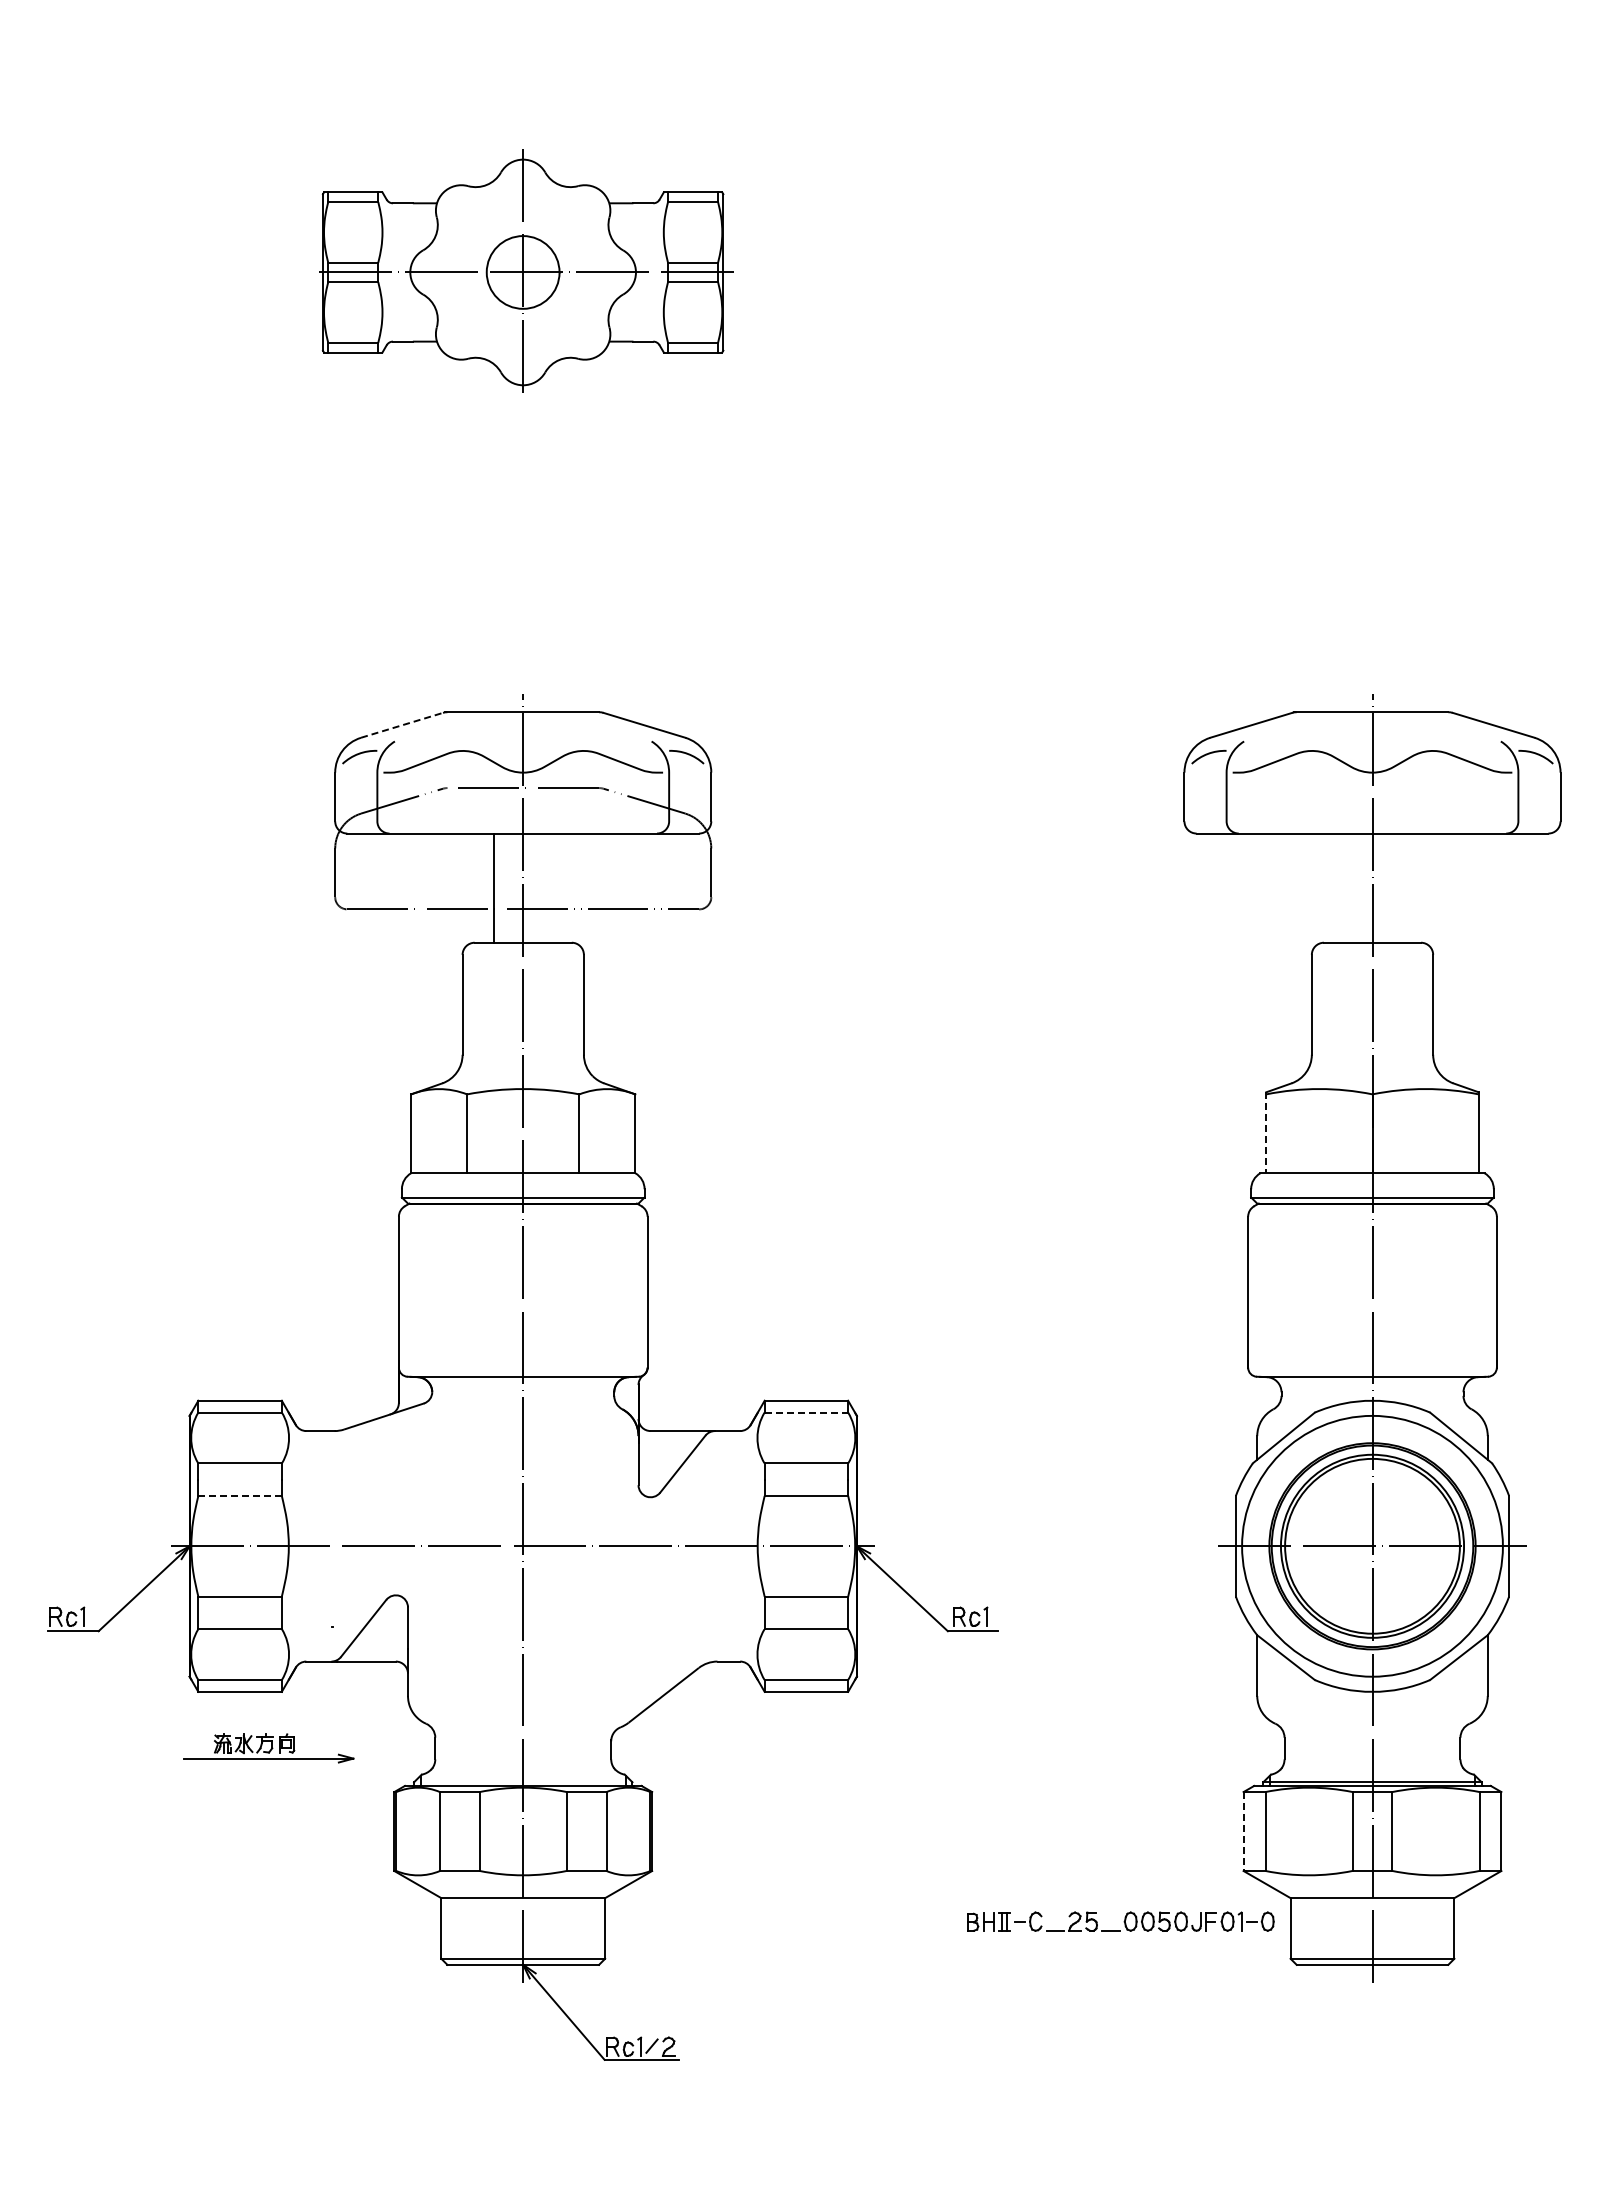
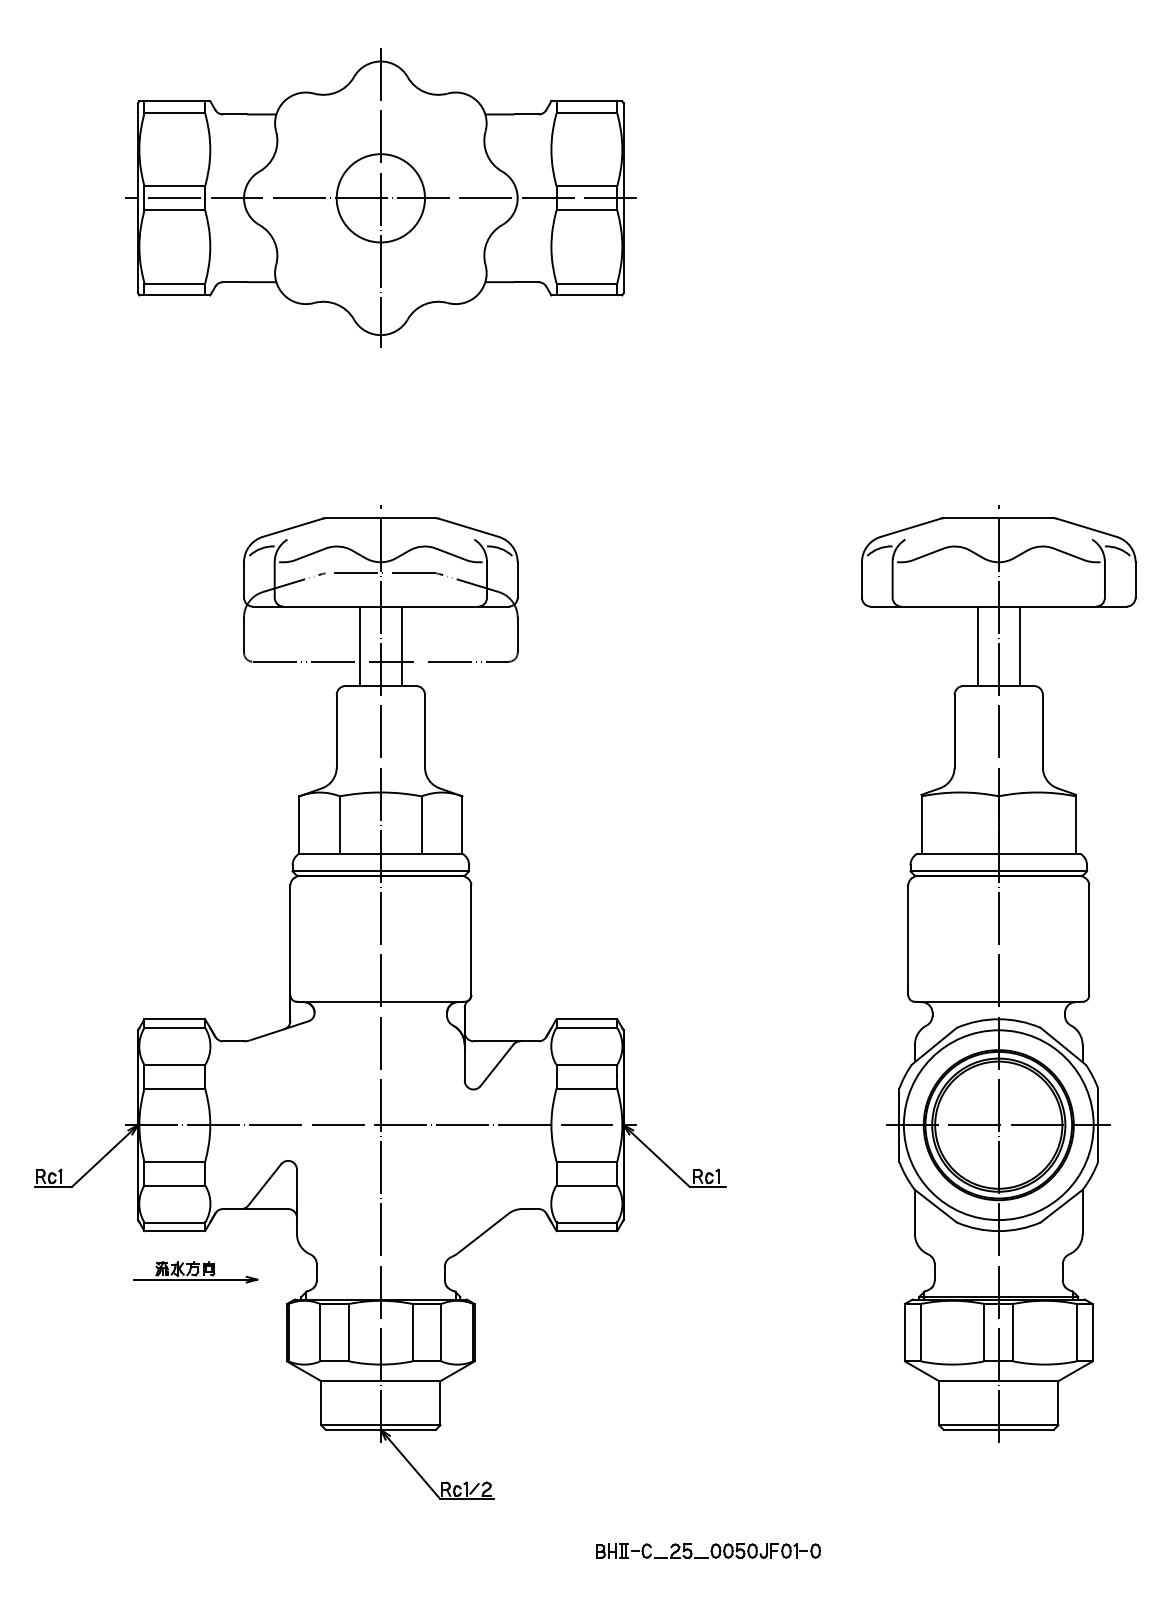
part: (522, 272) -> (380, 198), size x1.67
line: (402, 725) -> (293, 527), dashed -> solid
line: (552, 887) -> (402, 645), added
line: (1343, 887) -> (977, 645), added
line: (1401, 887) -> (1019, 645), added
line: (1266, 1133) -> (921, 824), dashed -> solid
line: (806, 1412) -> (586, 1027), dashed -> solid
line: (240, 1495) -> (175, 1088), dashed -> solid
line: (1243, 1832) -> (904, 1333), dashed -> solid
part: (1120, 1921) -> (708, 1550), moved

